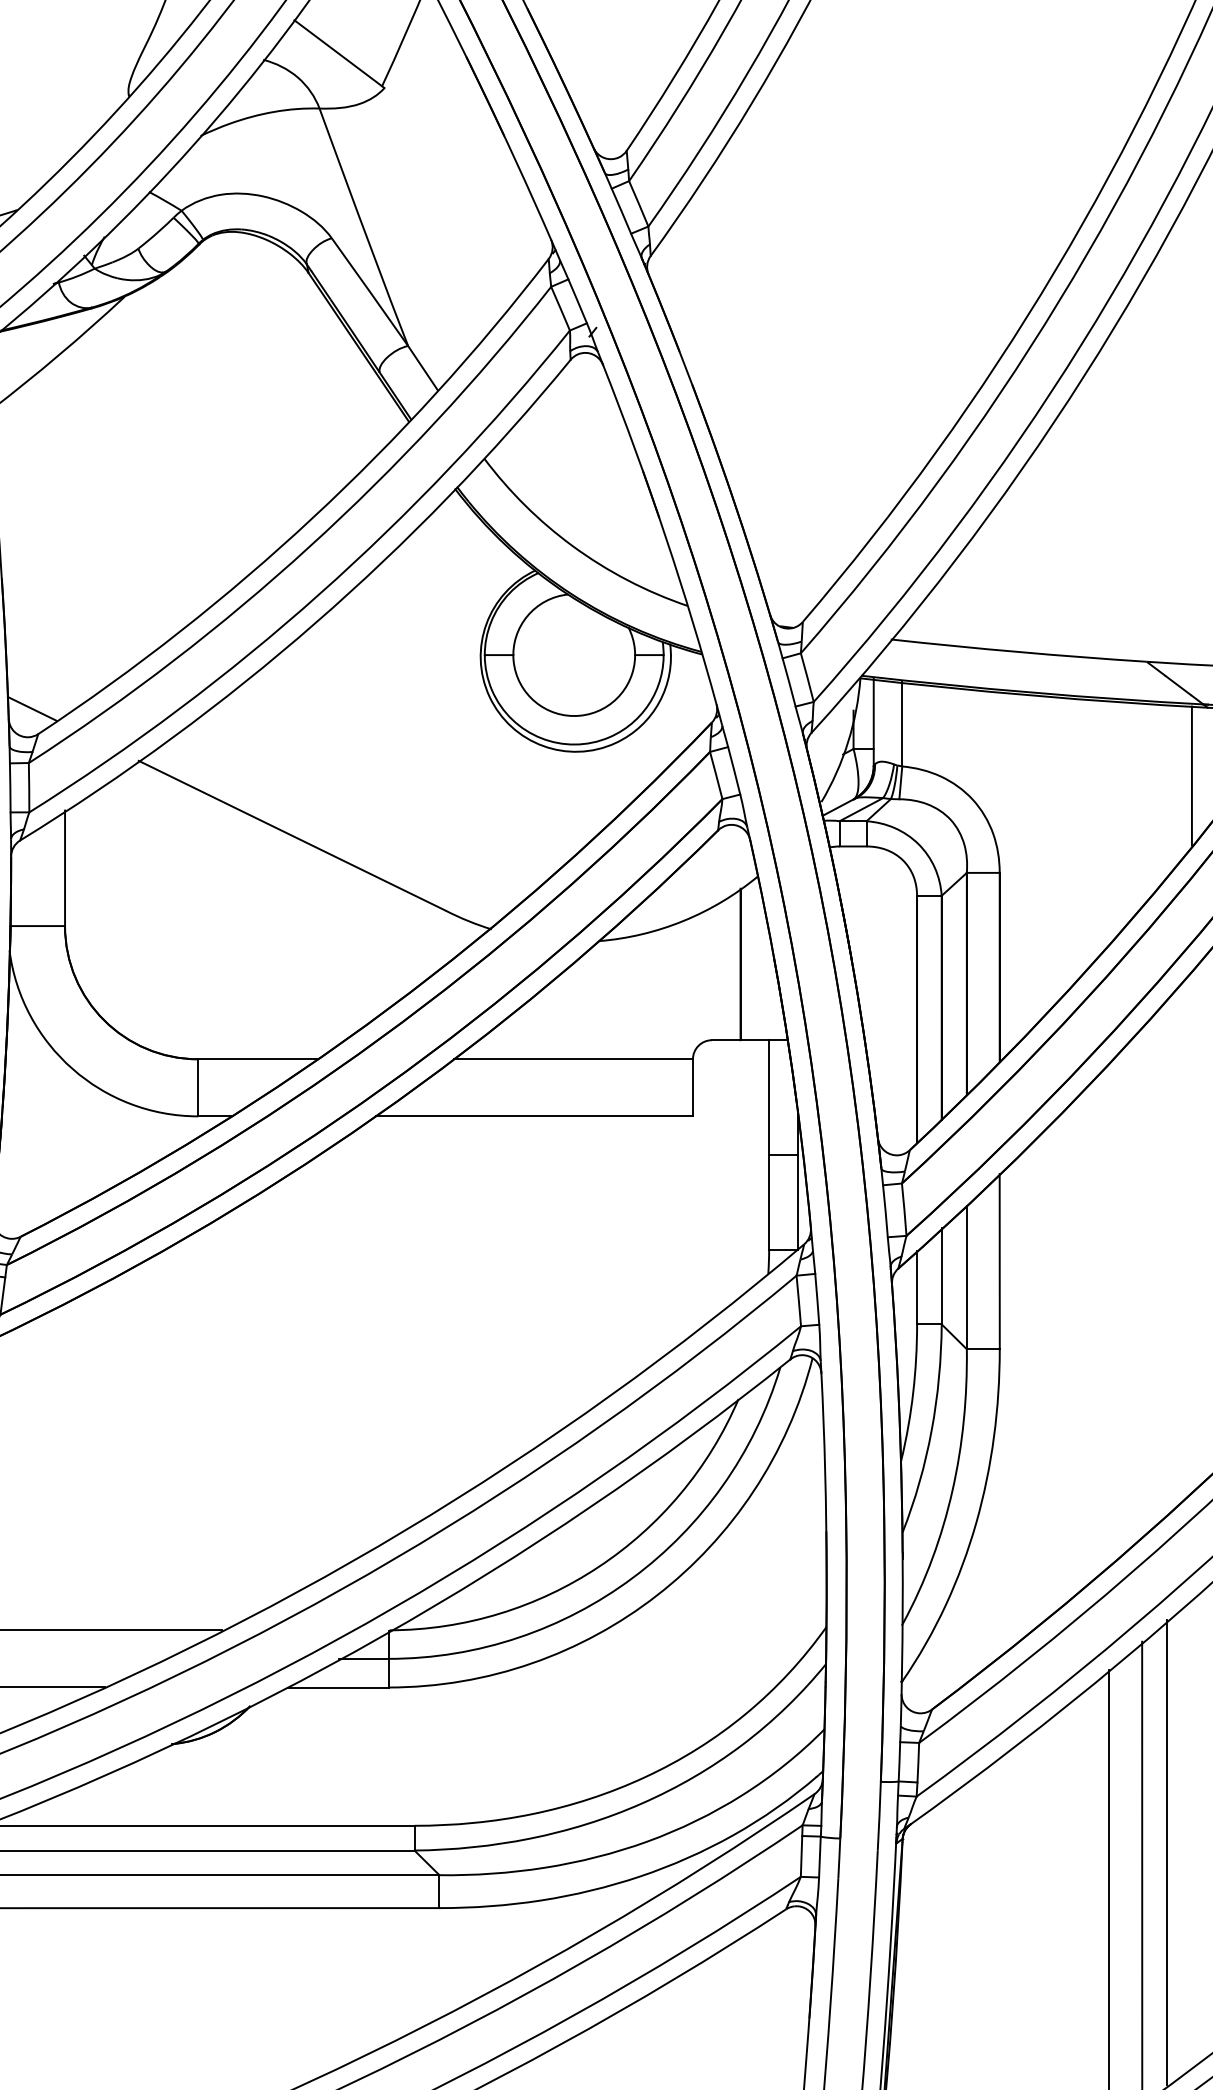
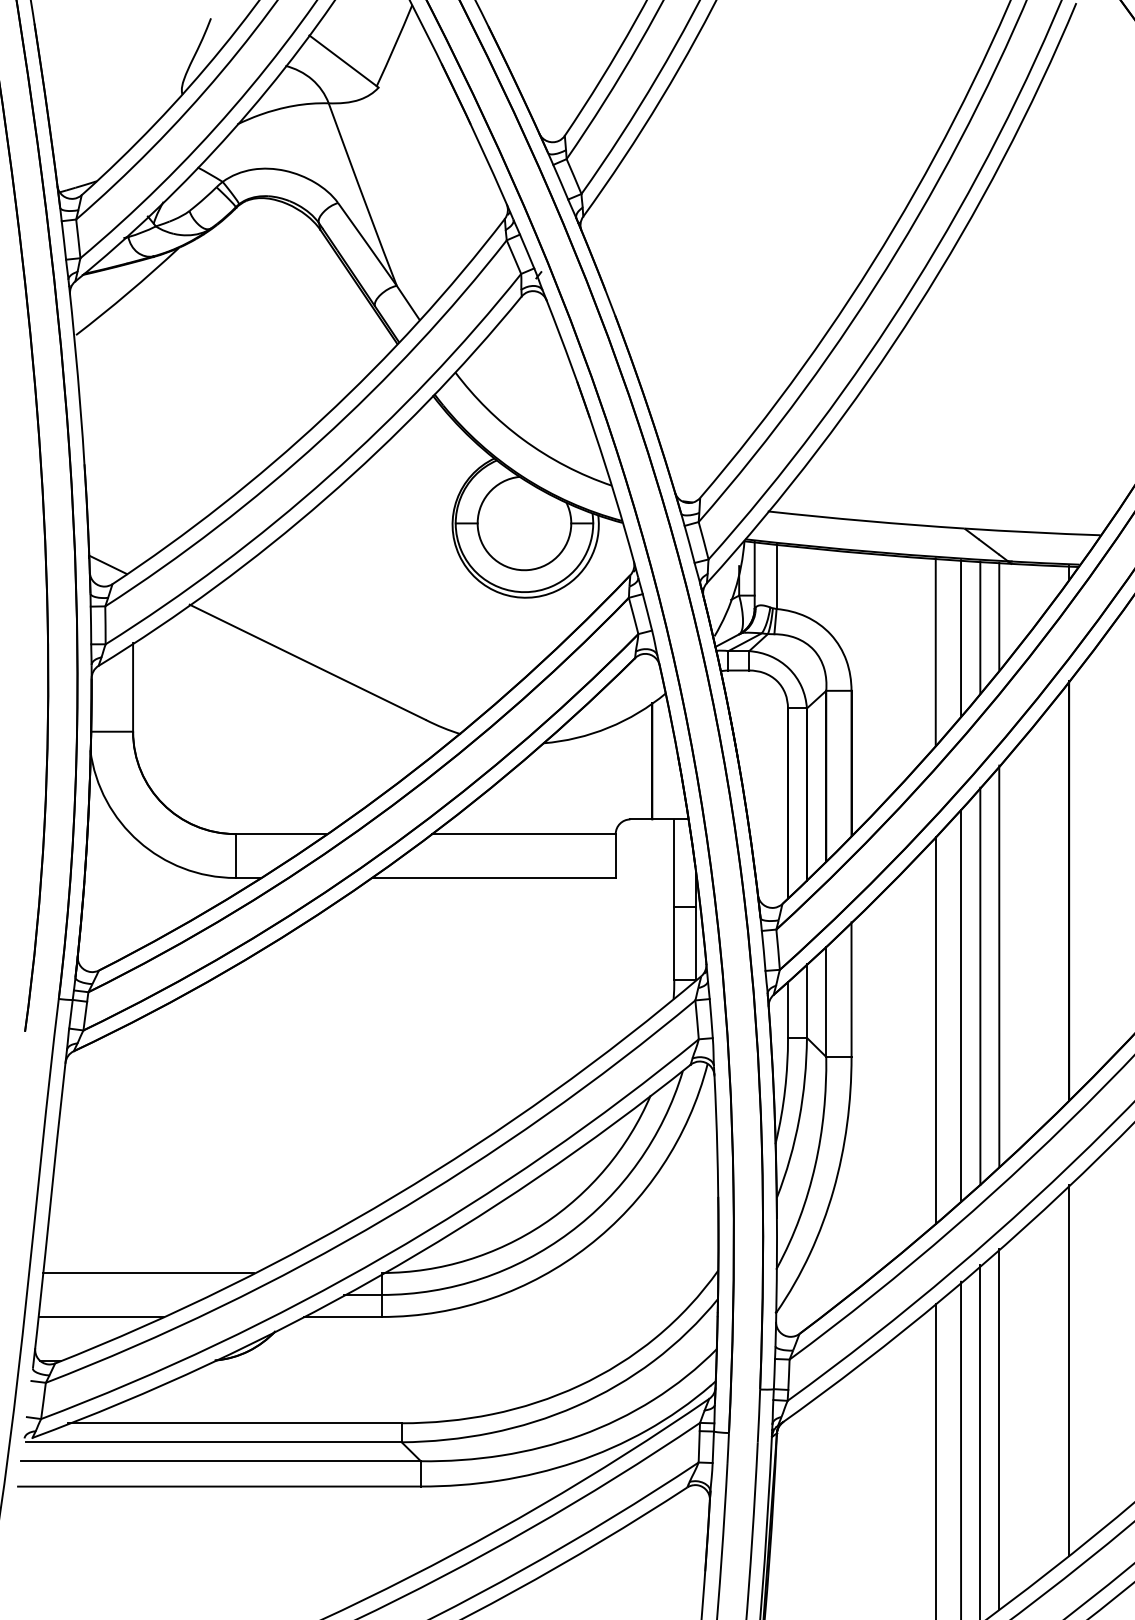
line: (1167, 790) -> (980, 627), added
line: (1142, 804) -> (961, 638), added
line: (1108, 821) -> (935, 651), added
line: (1192, 1230) -> (999, 965), added
line: (1167, 1256) -> (980, 985), added
line: (1142, 1282) -> (961, 1005), added
line: (1108, 1314) -> (935, 1030), added
line: (1192, 1832) -> (999, 1428), added

